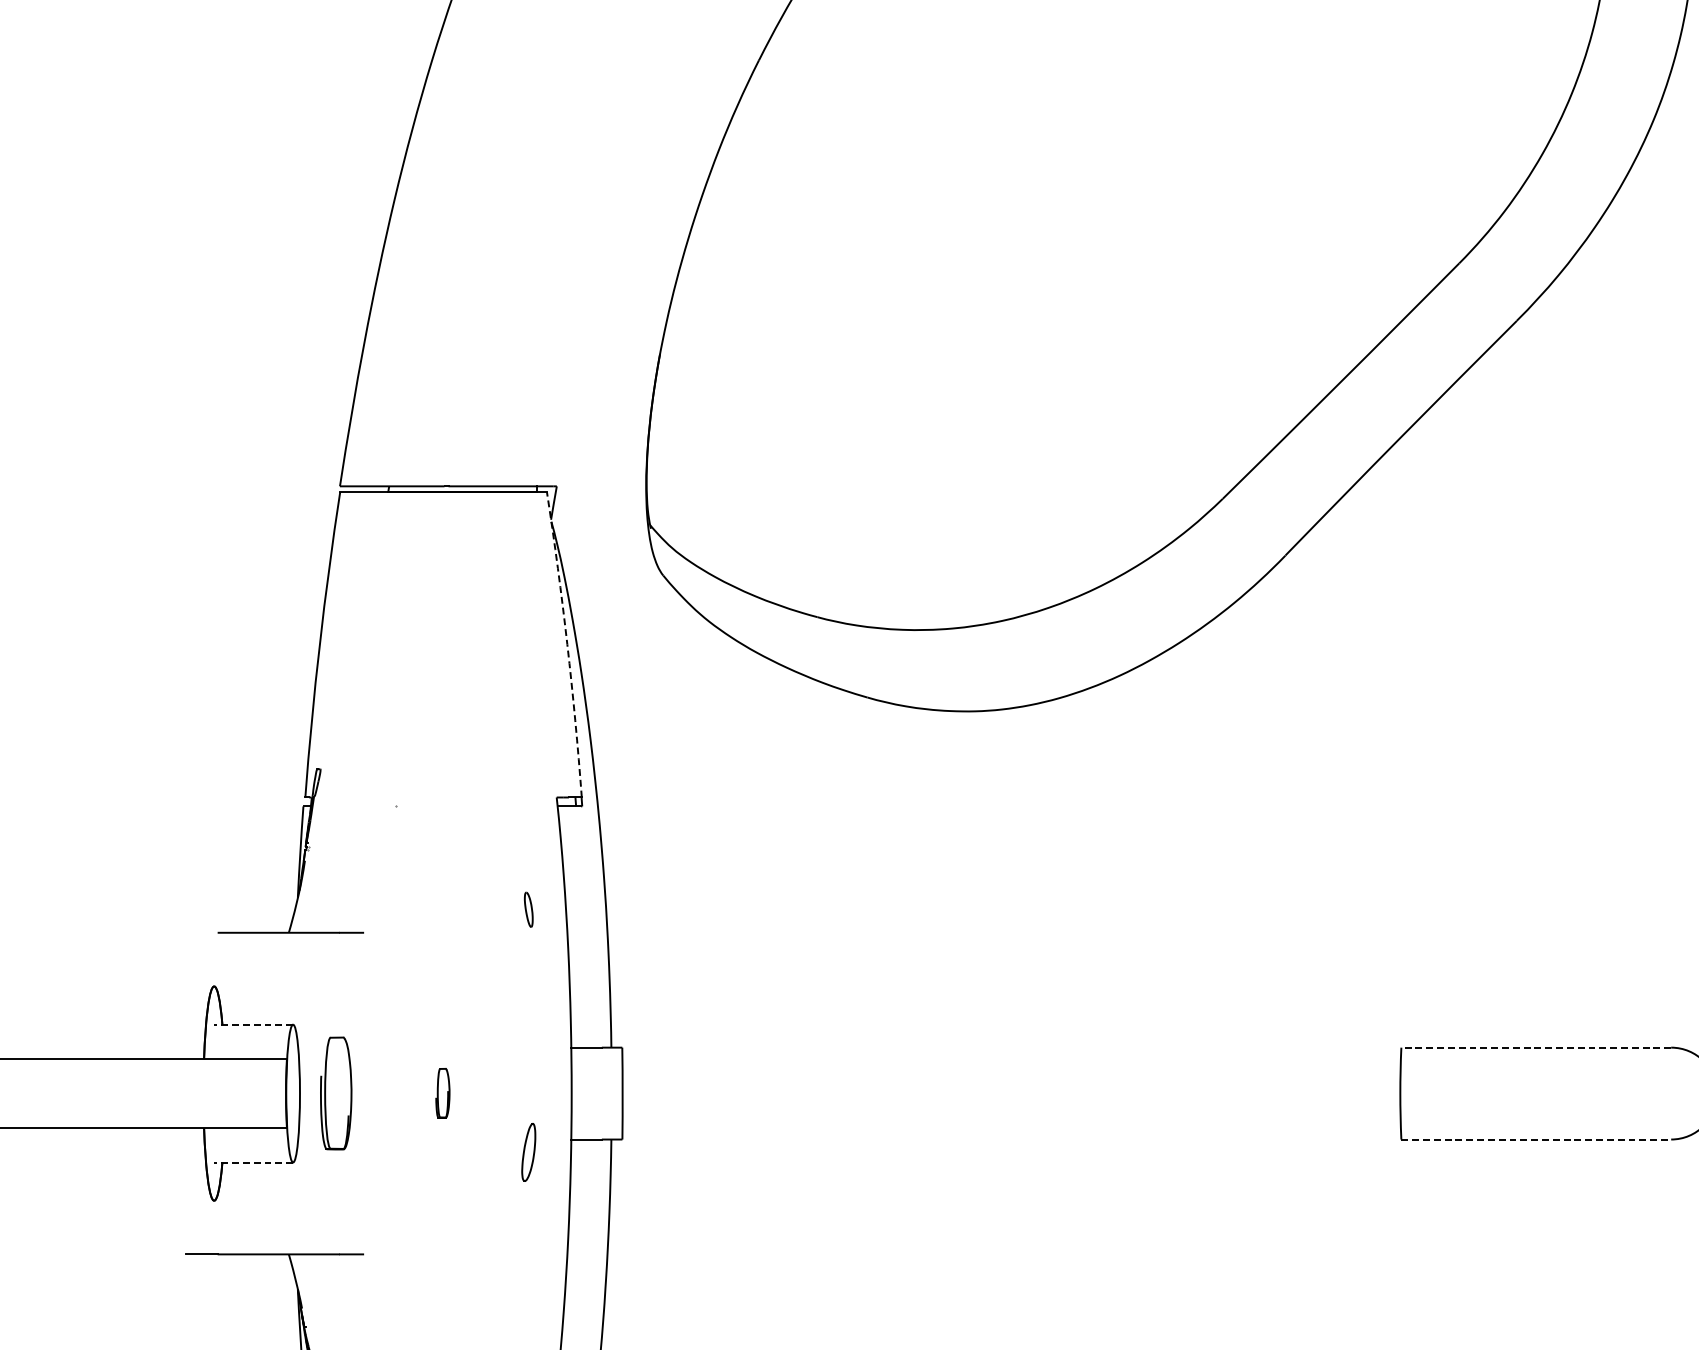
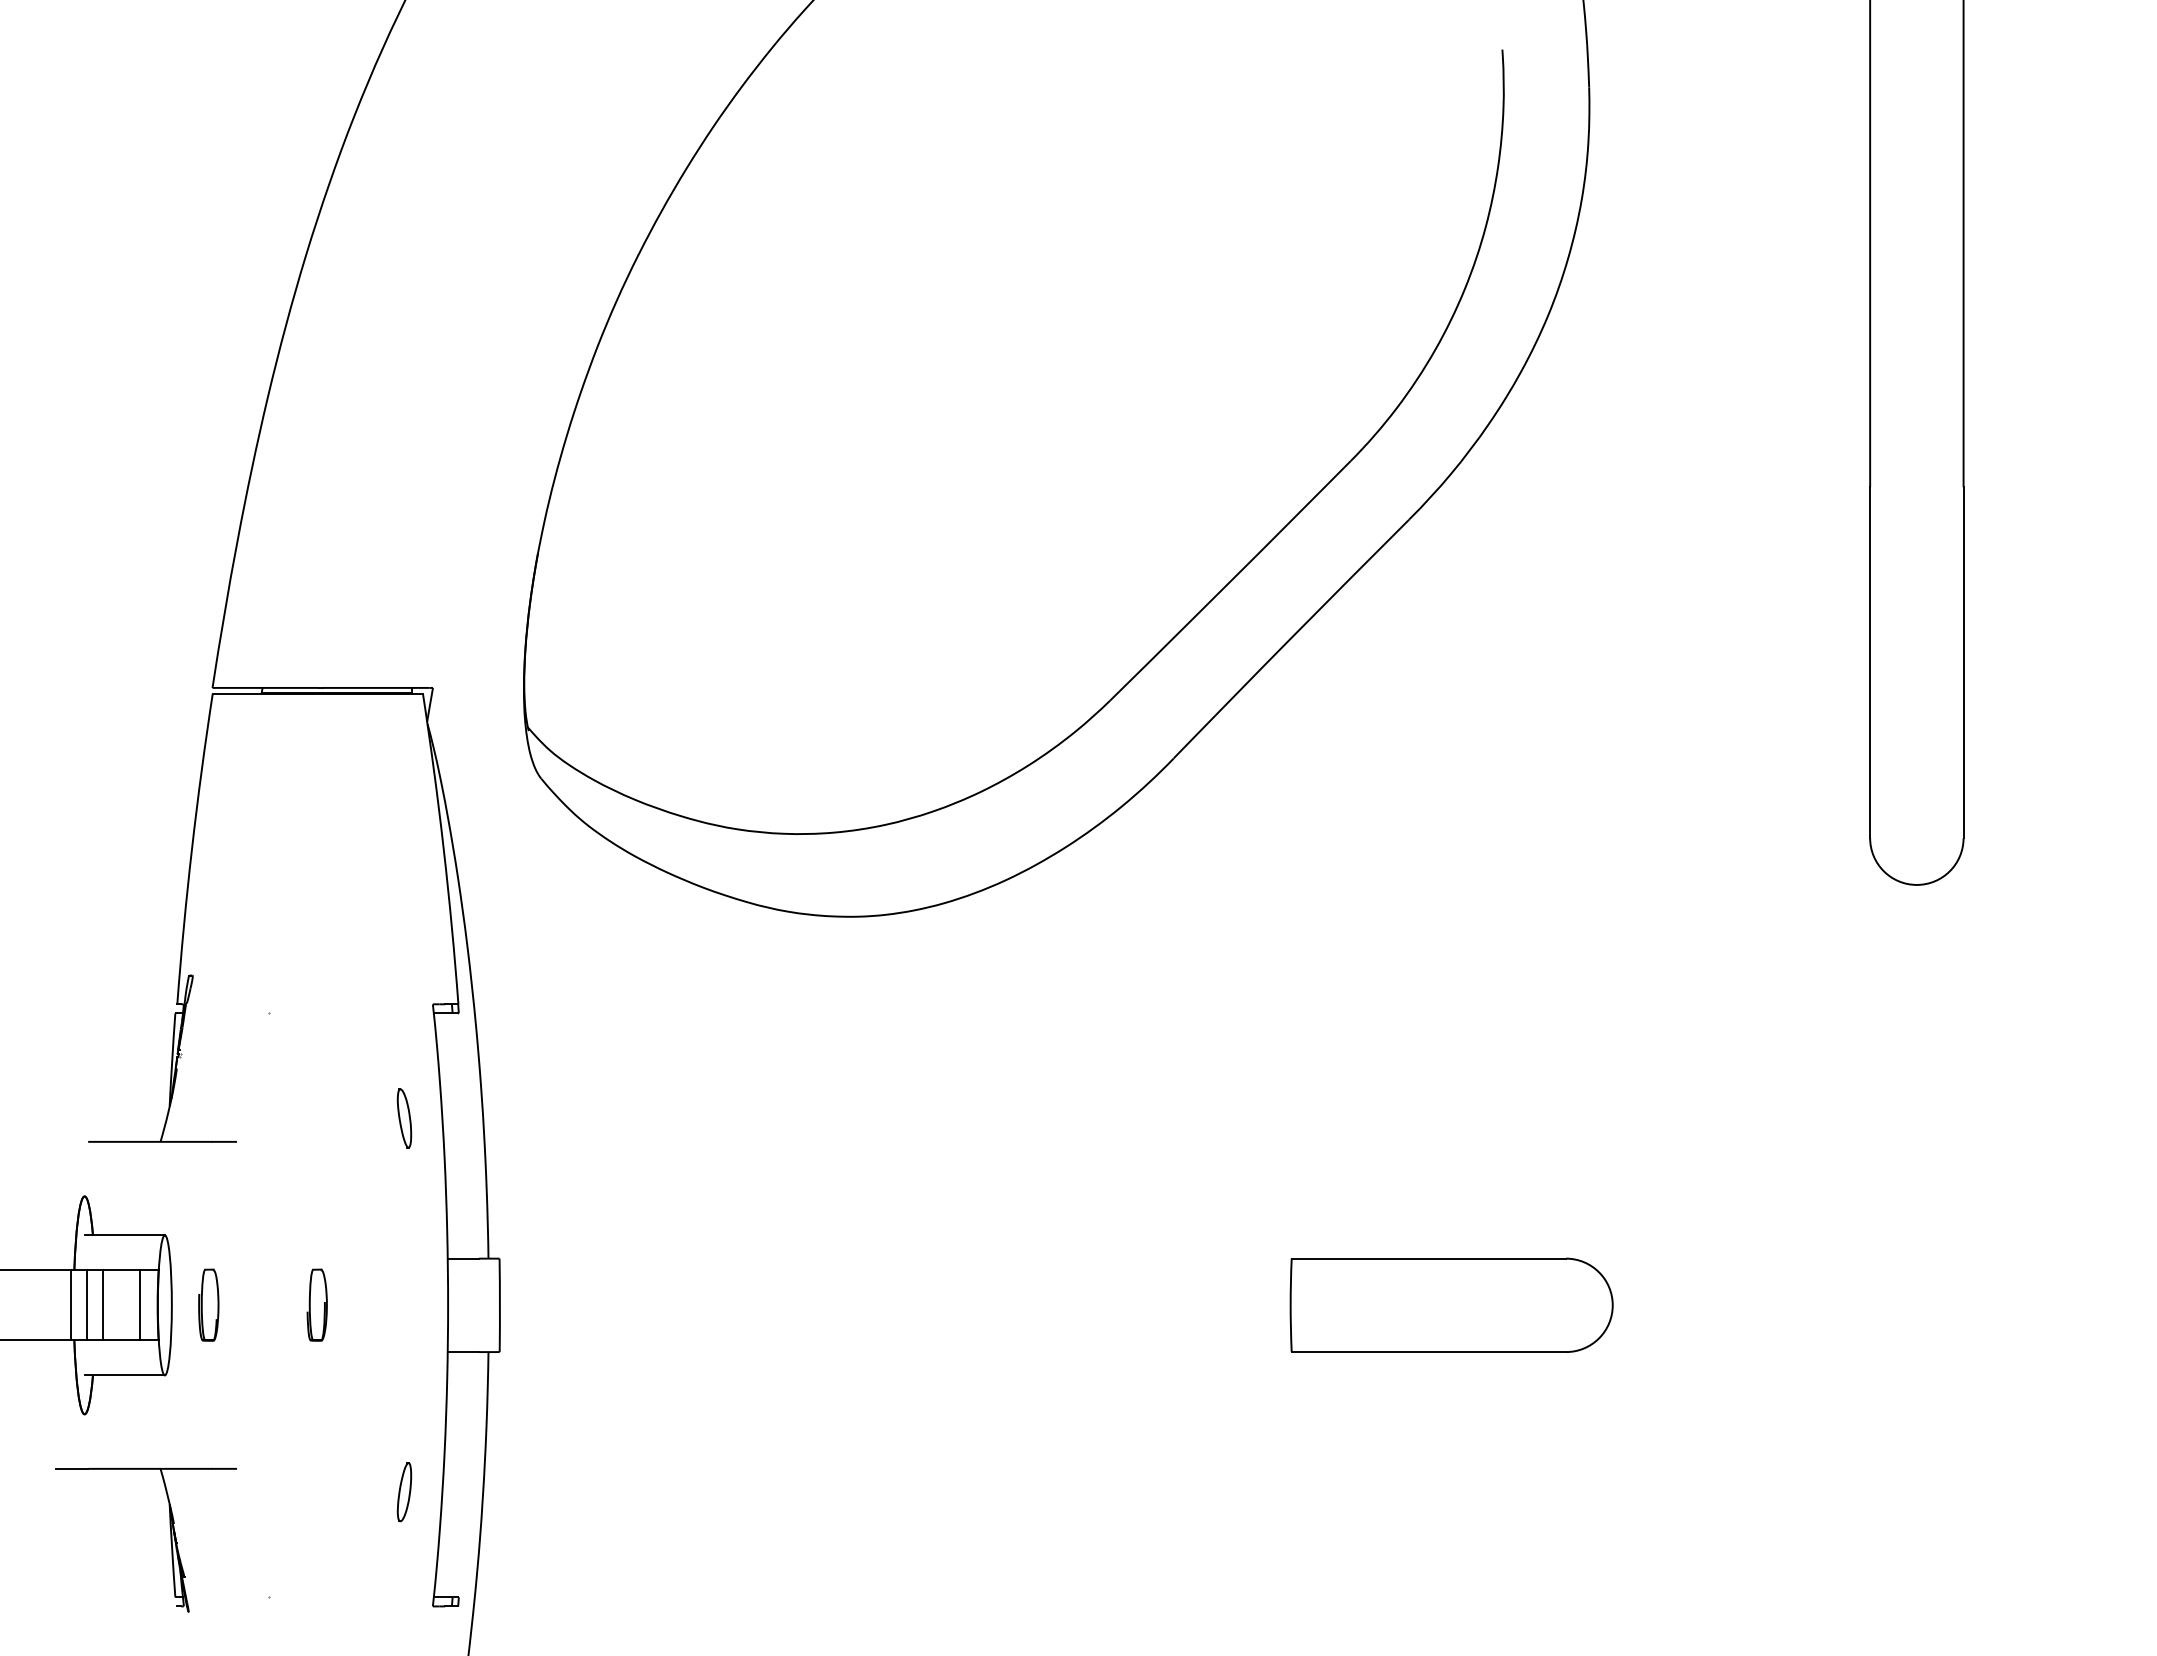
arc: (567, 644) -> (443, 848), dashed -> solid
part: (528, 909) -> (404, 1118), size x1.67
line: (253, 1024) -> (124, 1235), dashed -> solid
line: (1535, 1047) -> (1428, 1258), dashed -> solid
part: (336, 1092) -> (208, 1304), size x0.62
part: (442, 1092) -> (316, 1304), size x1.43
line: (201, 1093) -> (71, 1305), added
line: (217, 1093) -> (87, 1305), added
line: (231, 1093) -> (102, 1305), added
line: (269, 1093) -> (140, 1305), added
line: (1536, 1139) -> (1429, 1352), dashed -> solid
part: (528, 1152) -> (404, 1492), moved
line: (253, 1162) -> (124, 1375), dashed -> solid

